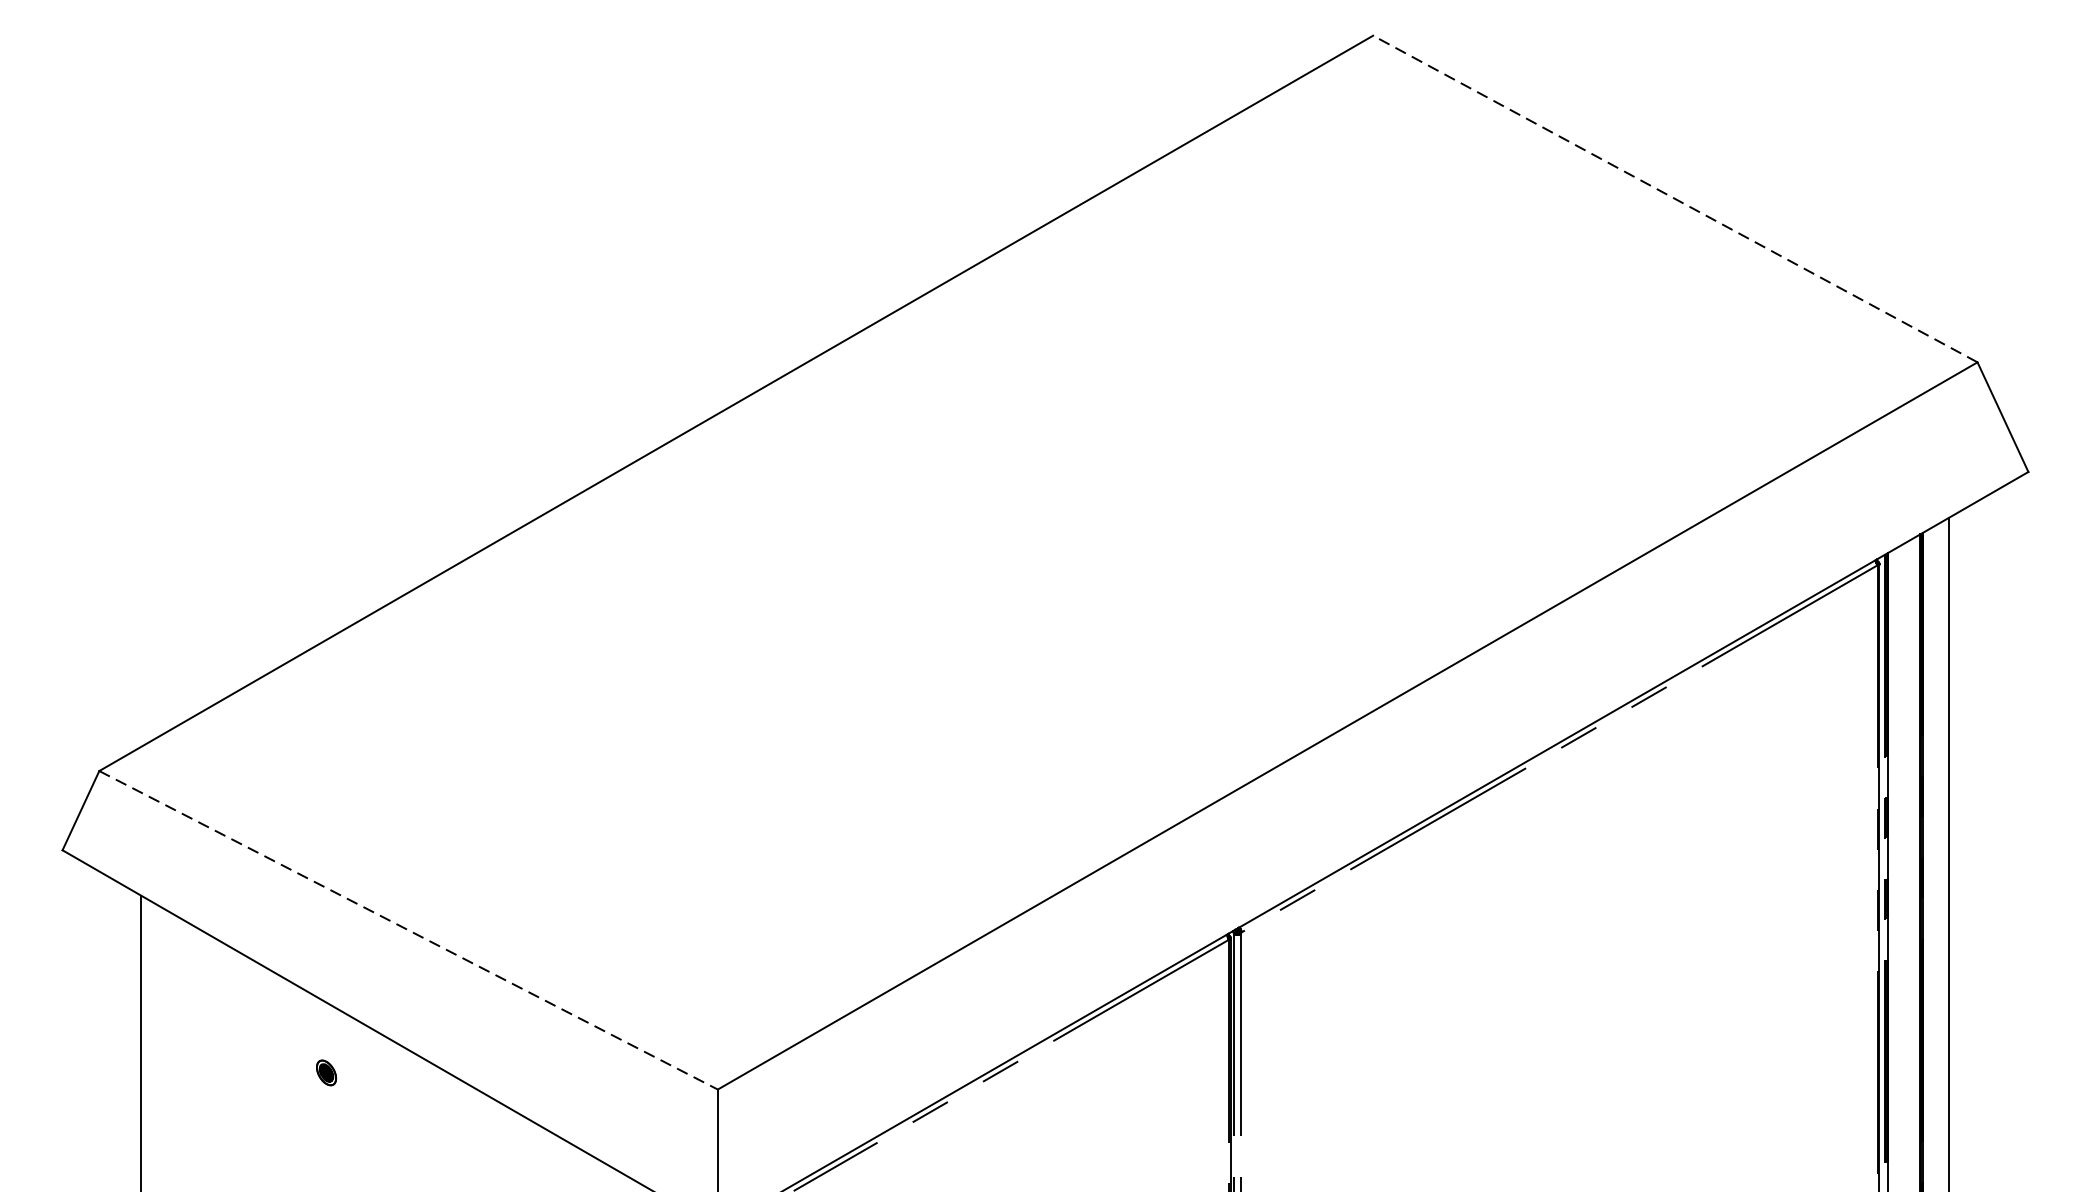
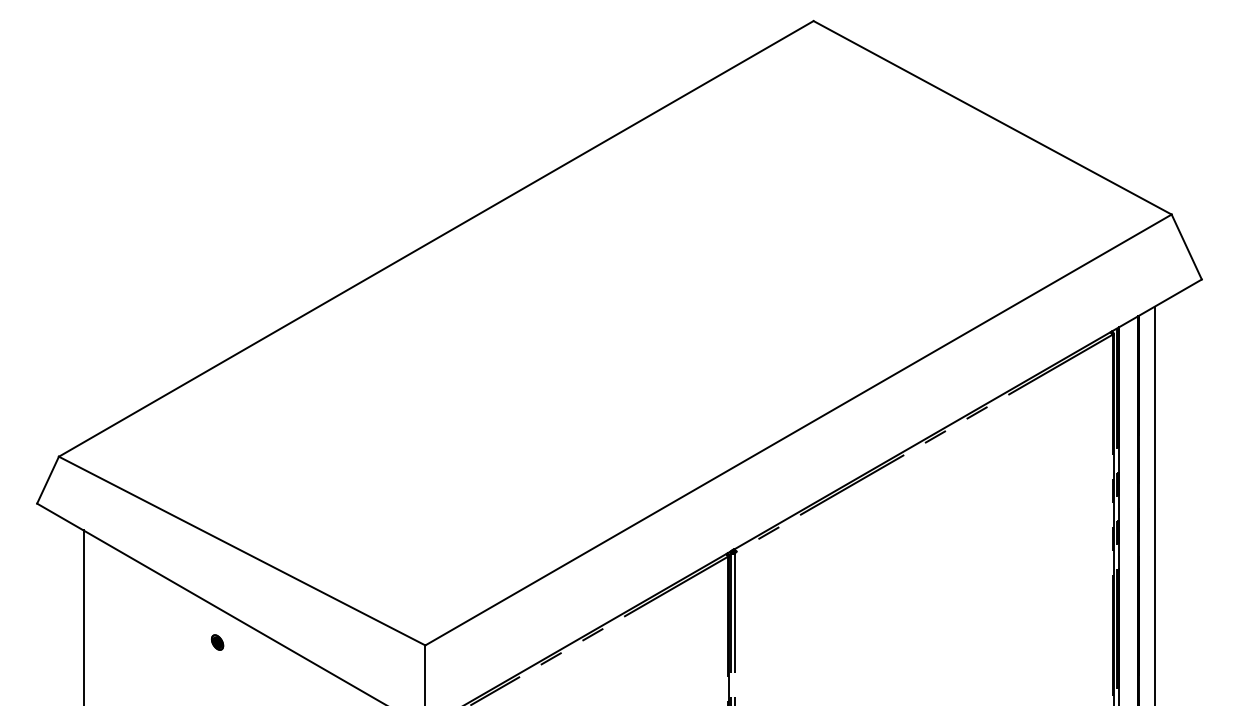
line: (1675, 198) -> (992, 117), dashed -> solid
line: (409, 931) -> (242, 551), dashed -> solid
part: (326, 1072) -> (217, 642), moved

